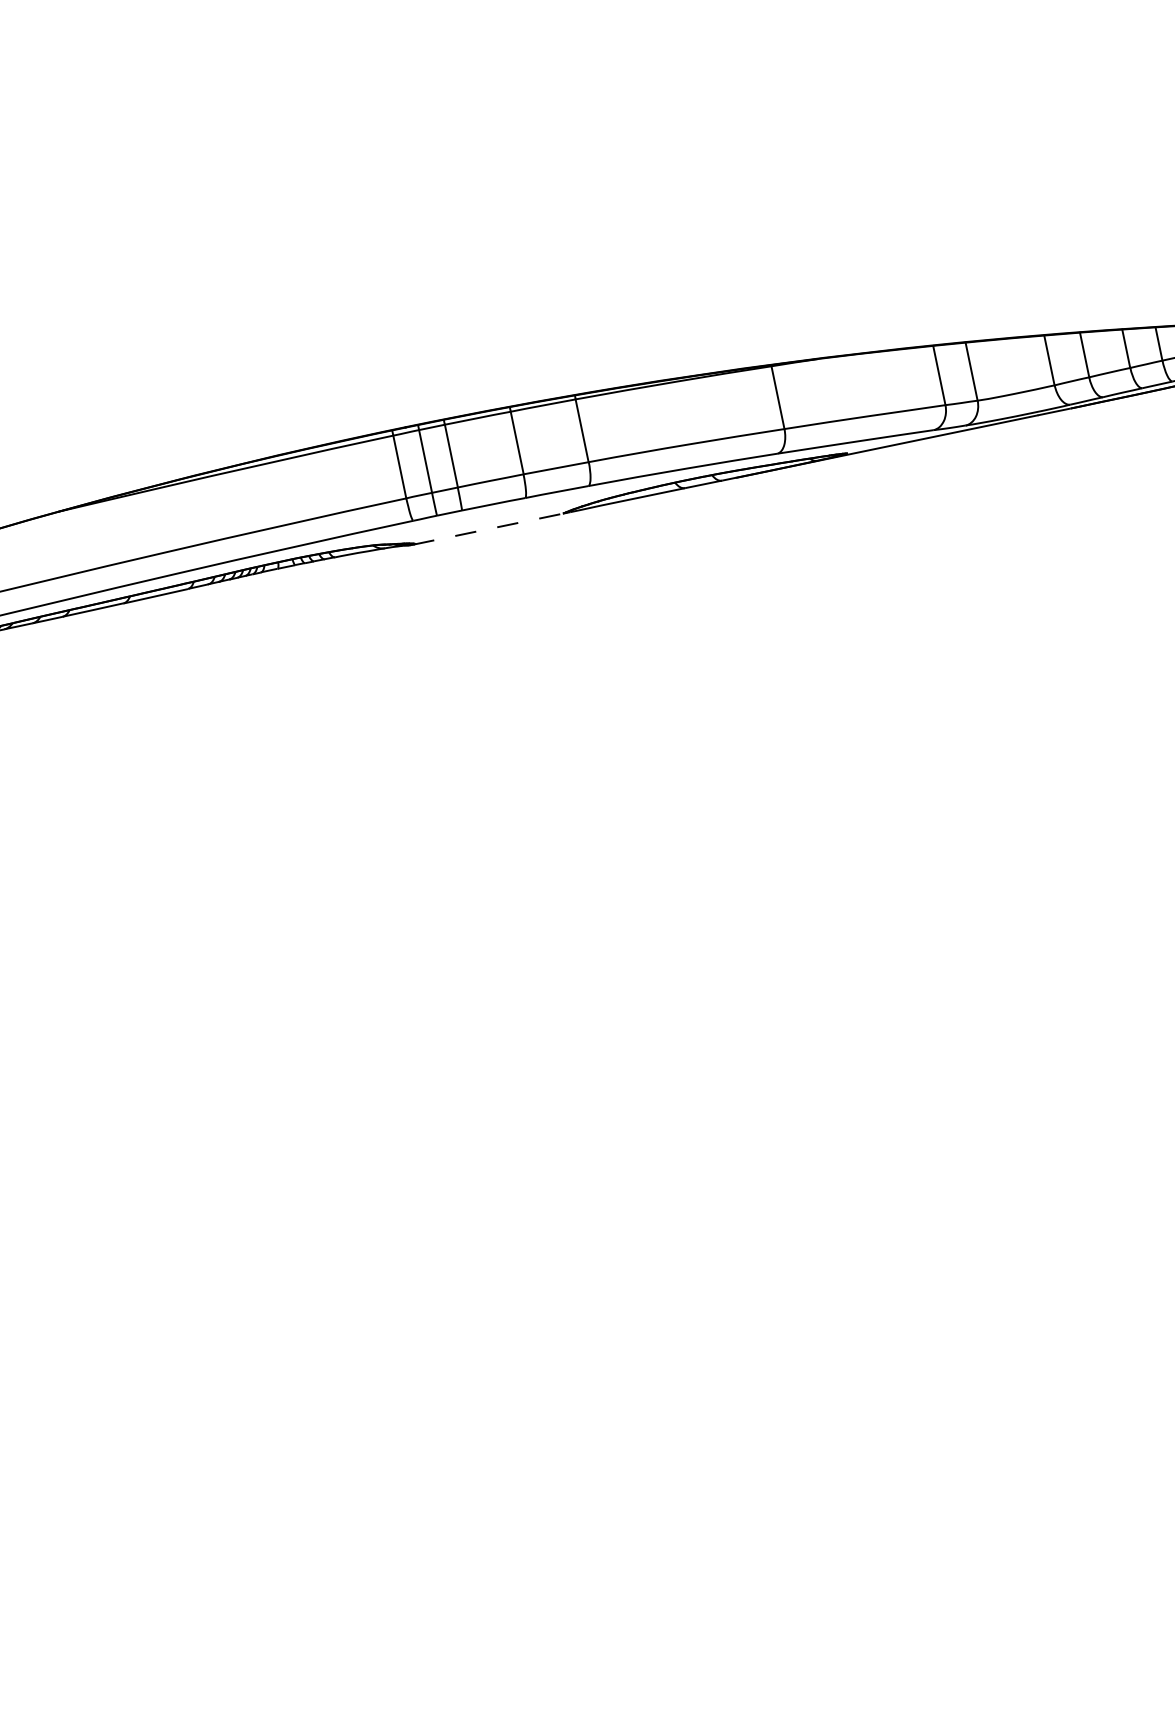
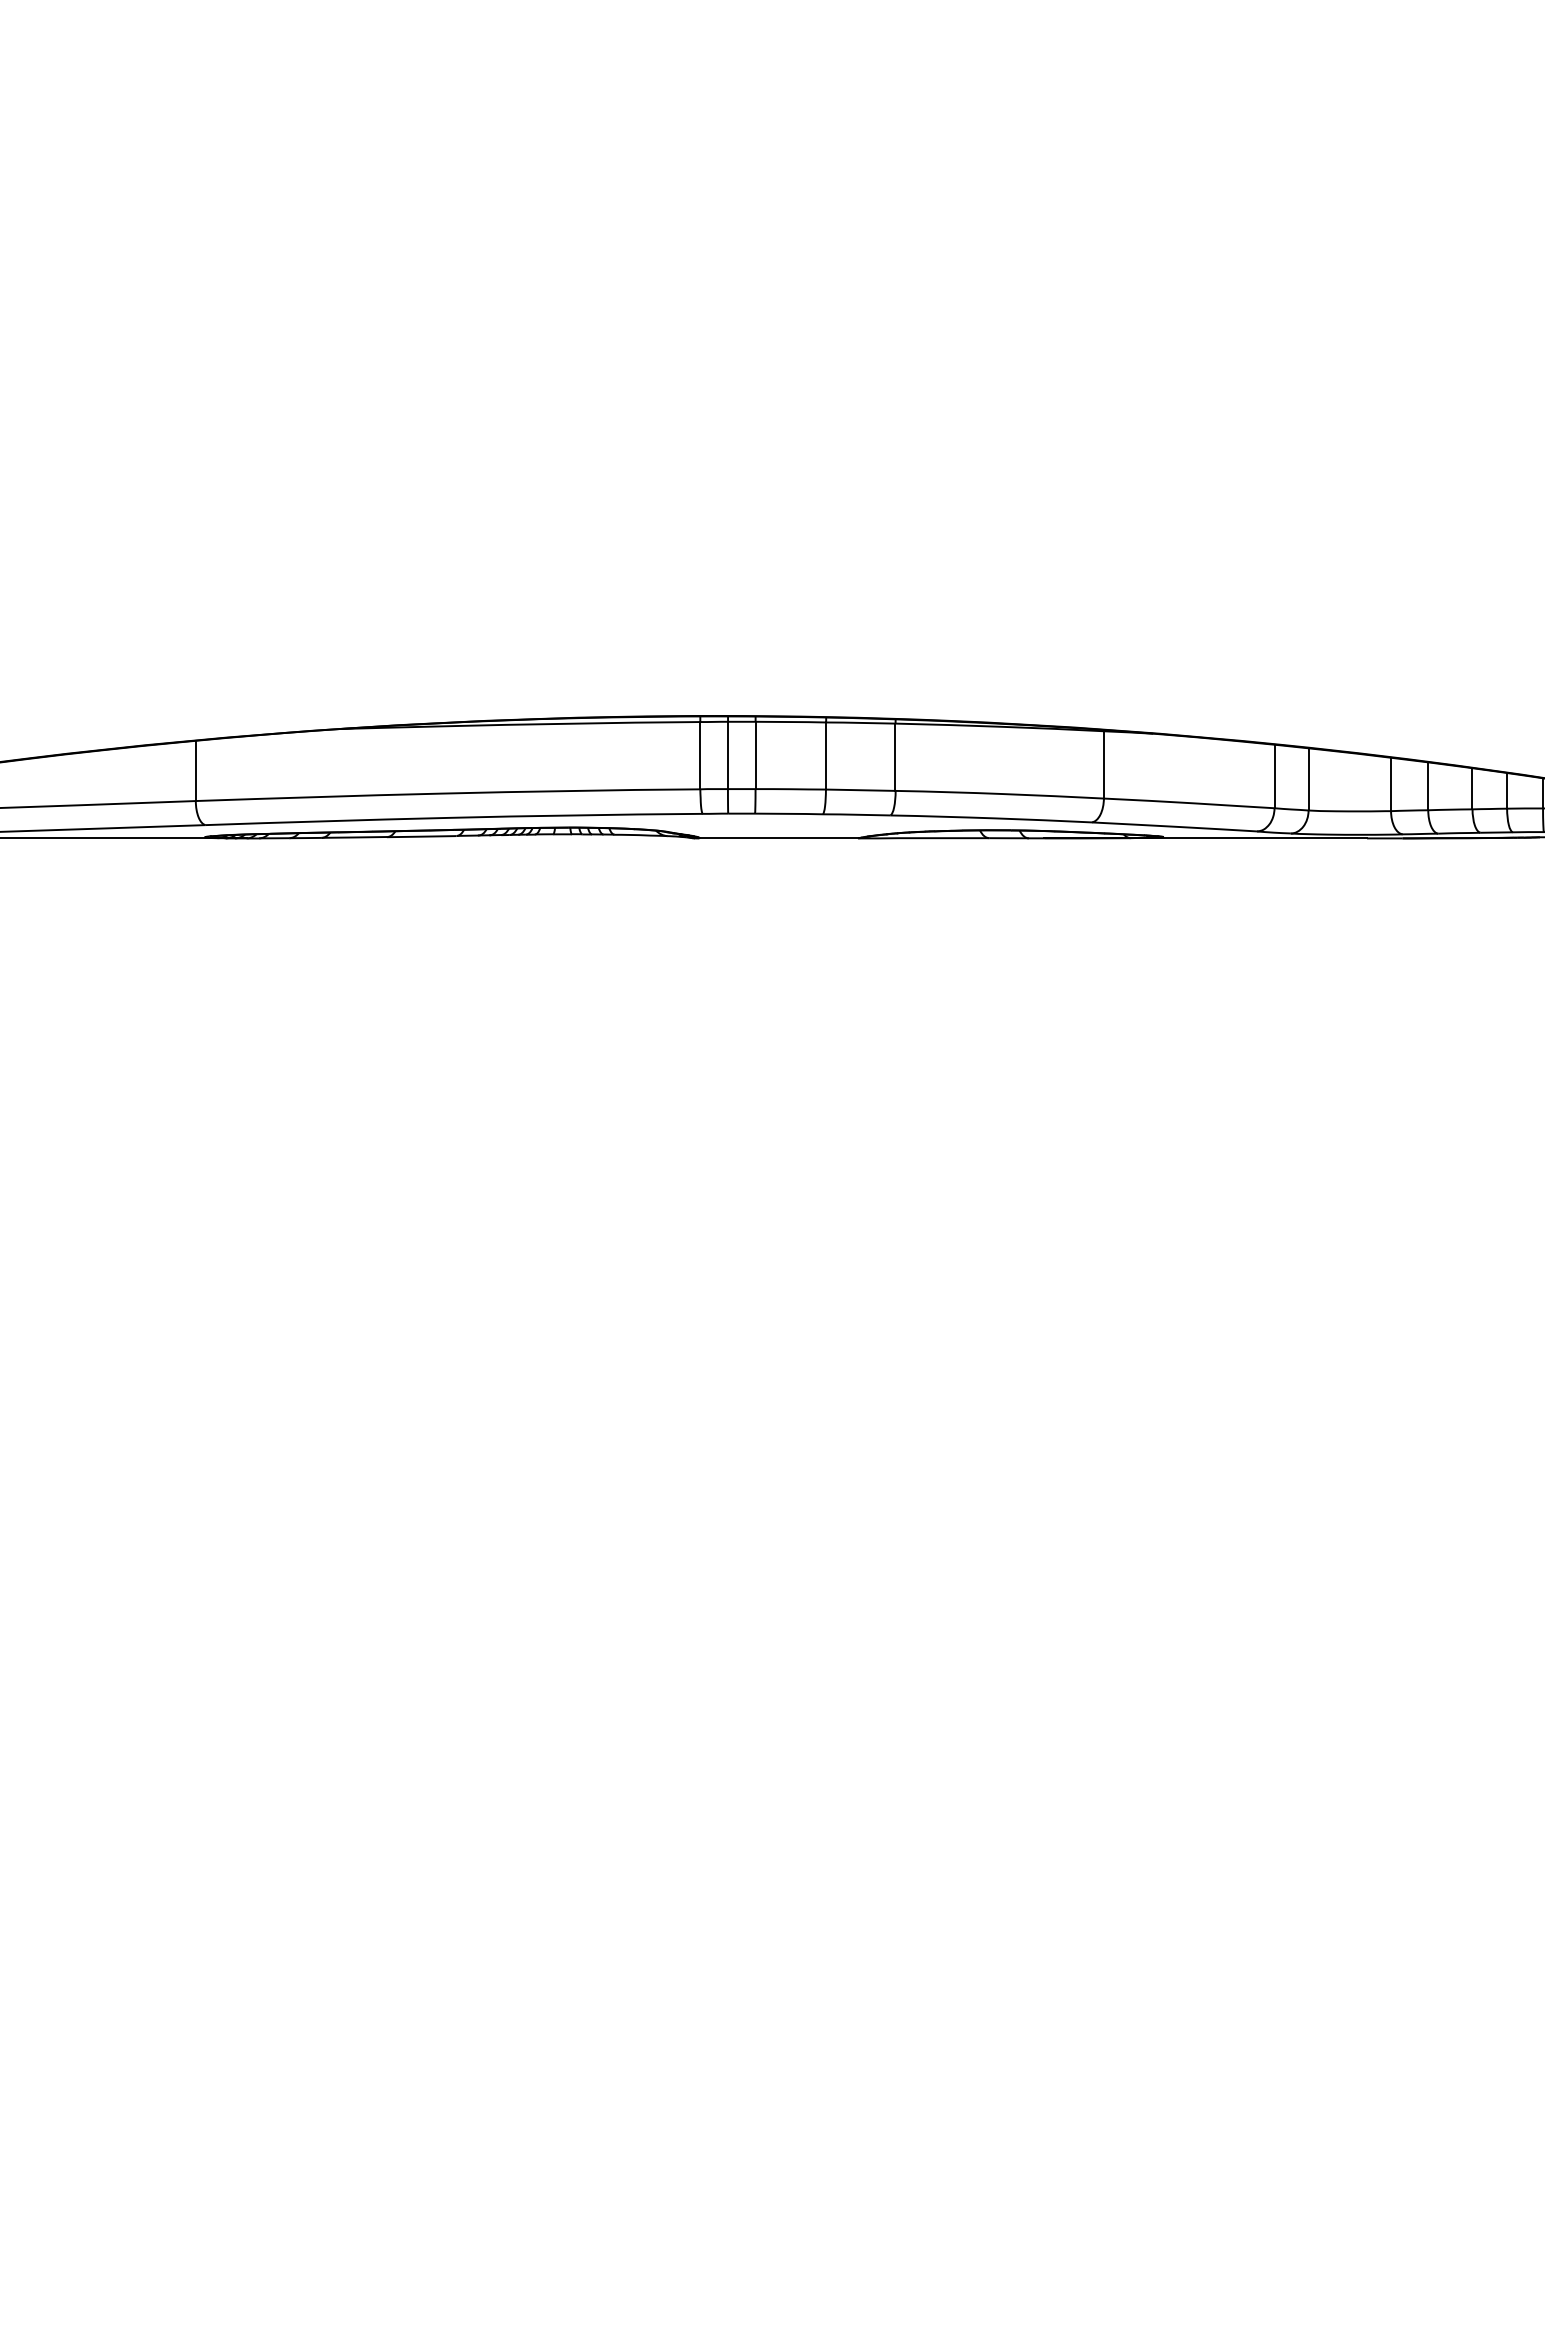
line: (492, 528) -> (782, 838), dashed -> solid

